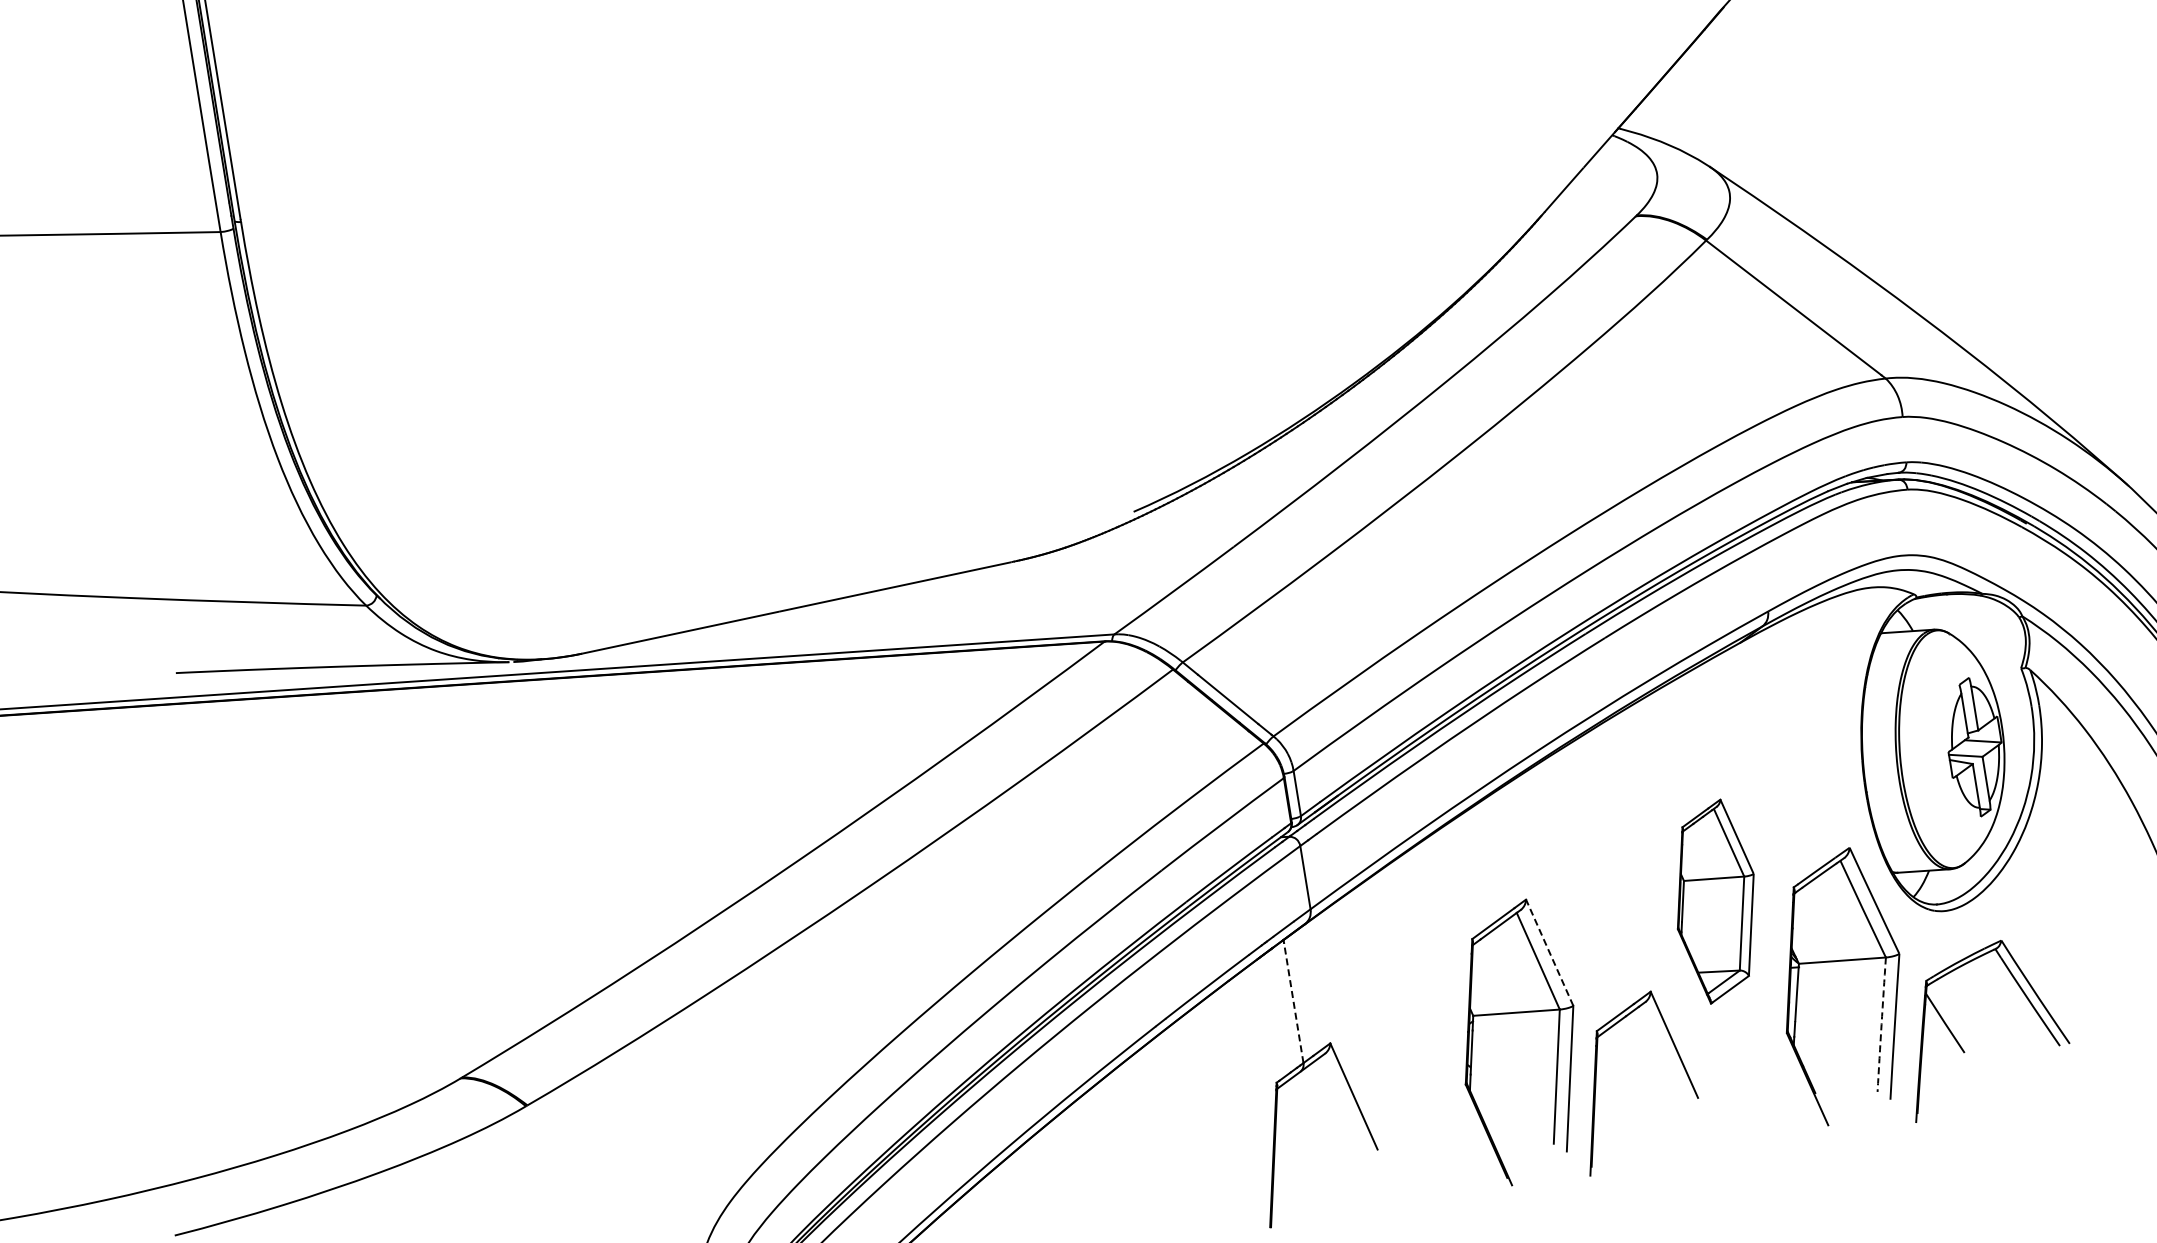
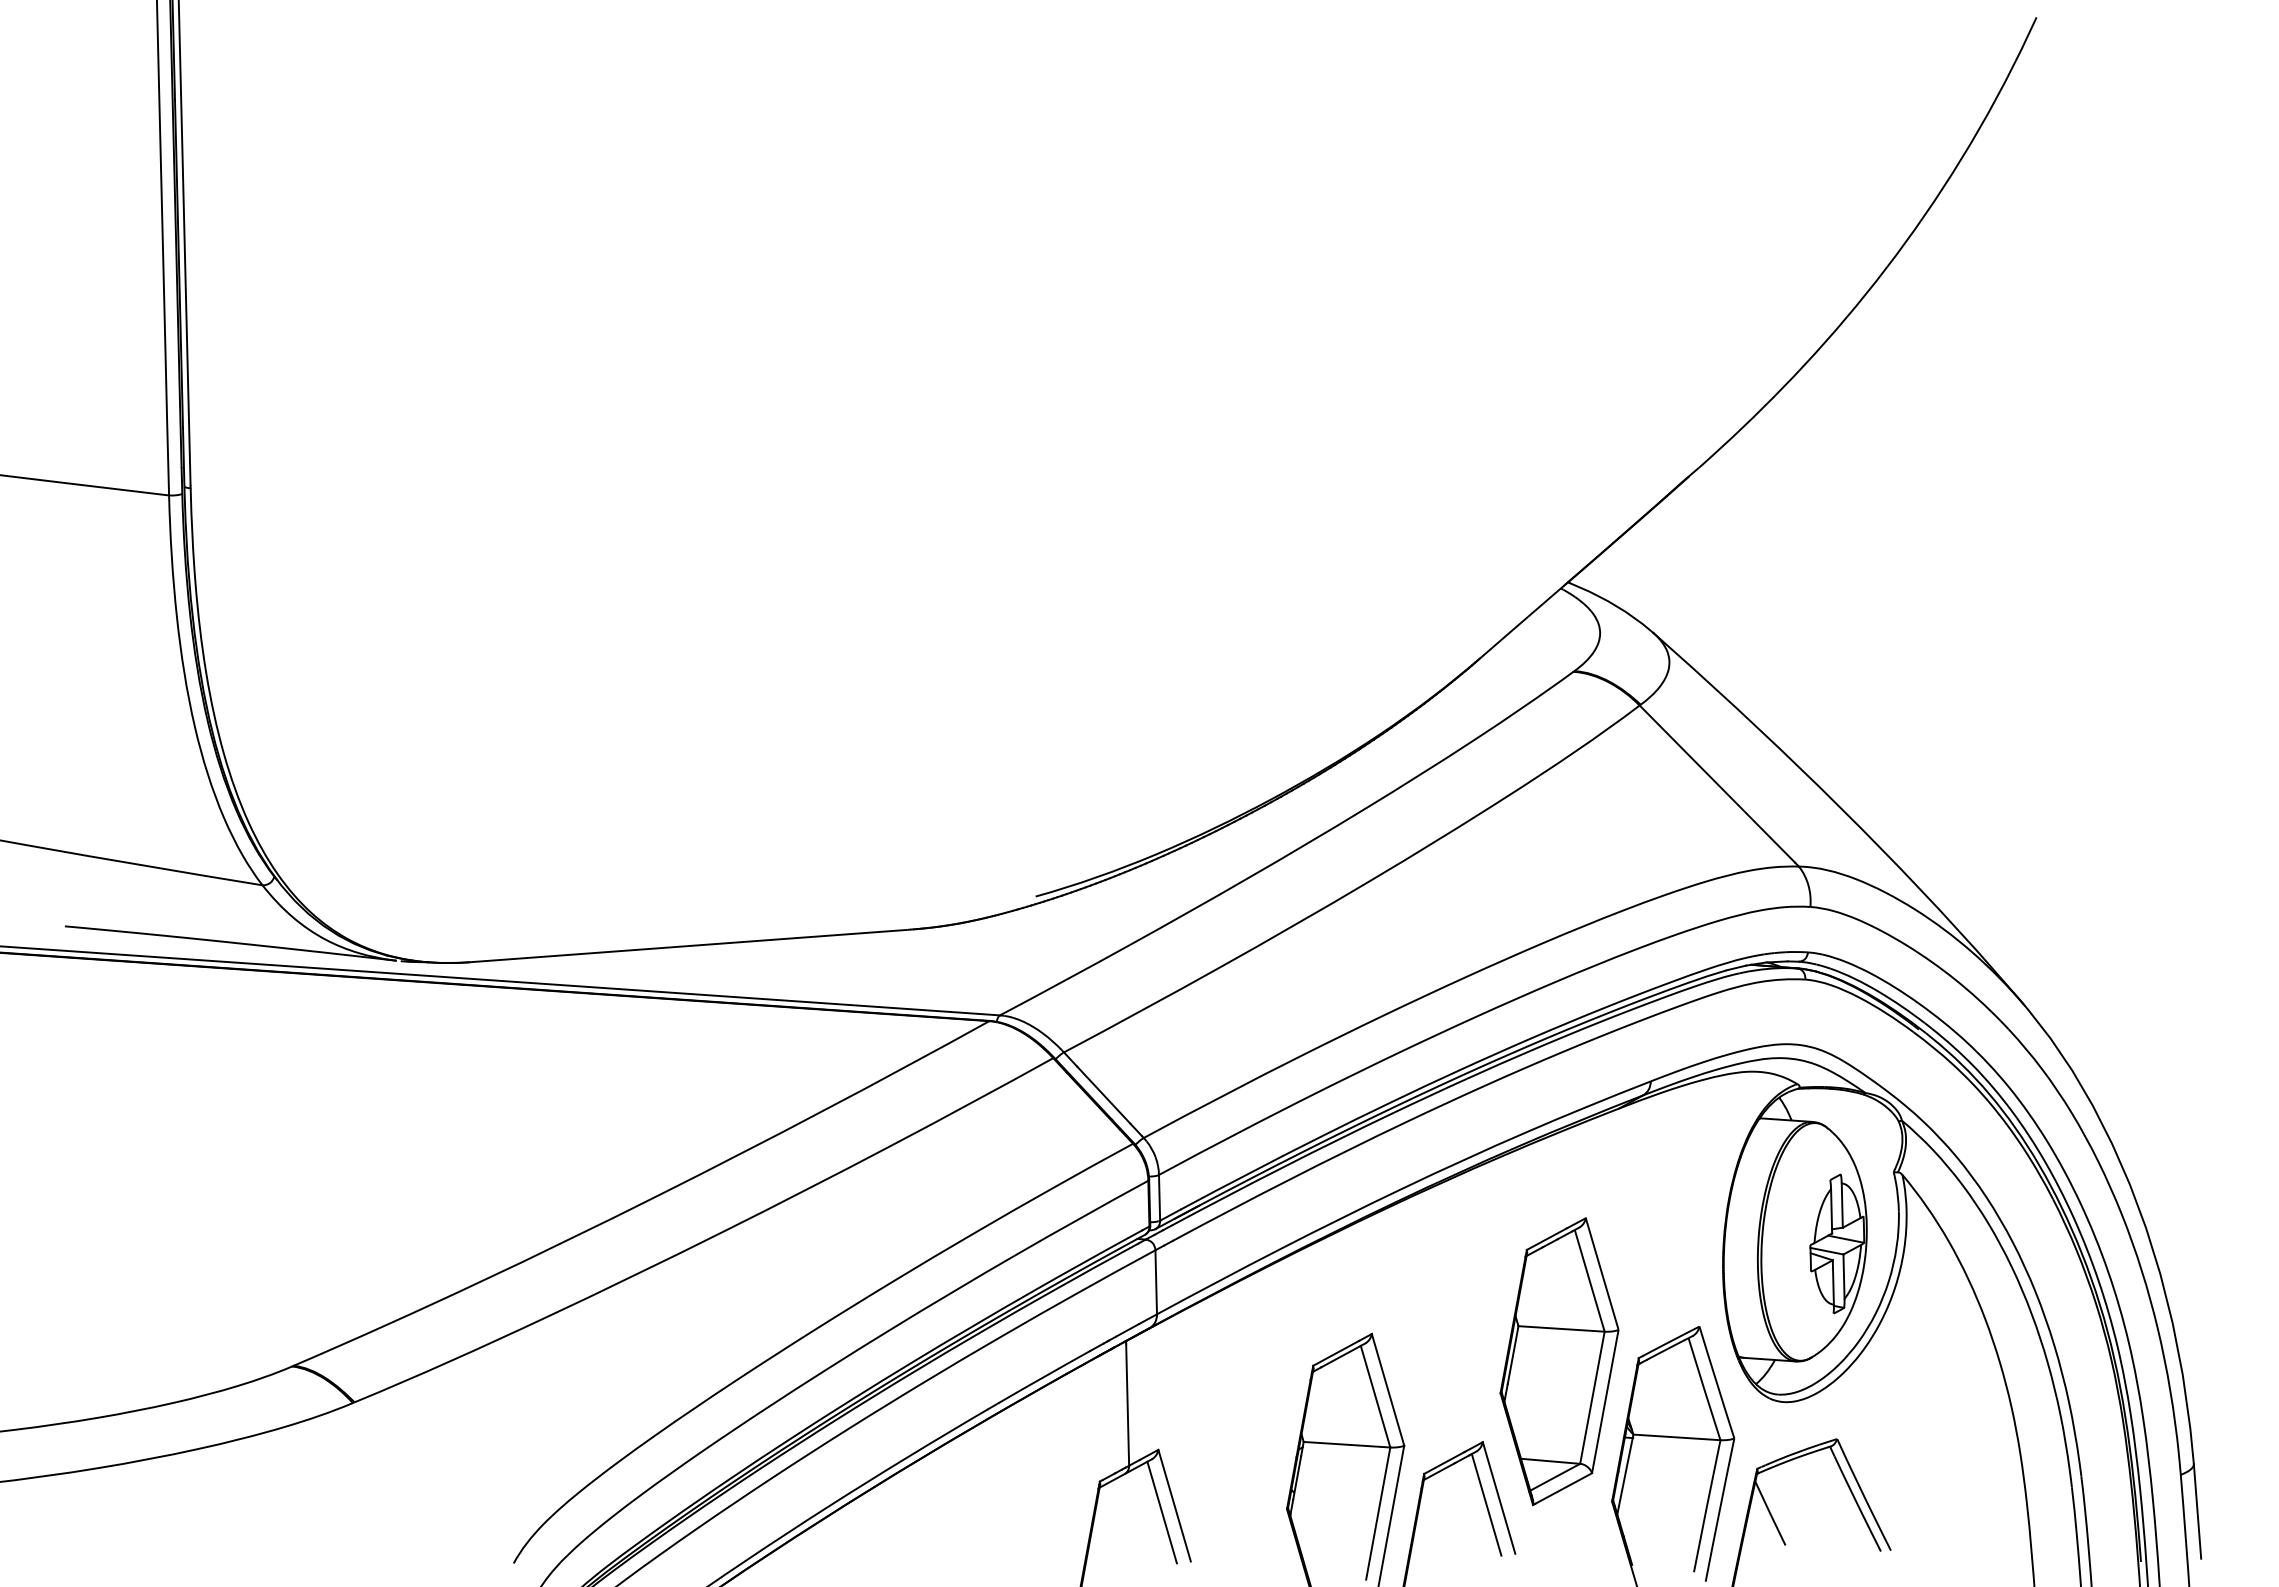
part: (1715, 901) -> (1559, 1361), size x1.43
line: (1549, 952) -> (1387, 1389), dashed -> solid
line: (1293, 1002) -> (1127, 1404), dashed -> solid
arc: (1882, 1024) -> (1707, 1506), dashed -> solid
line: (1662, 1052) -> (1486, 1504), added
line: (1341, 1105) -> (1161, 1512), added

